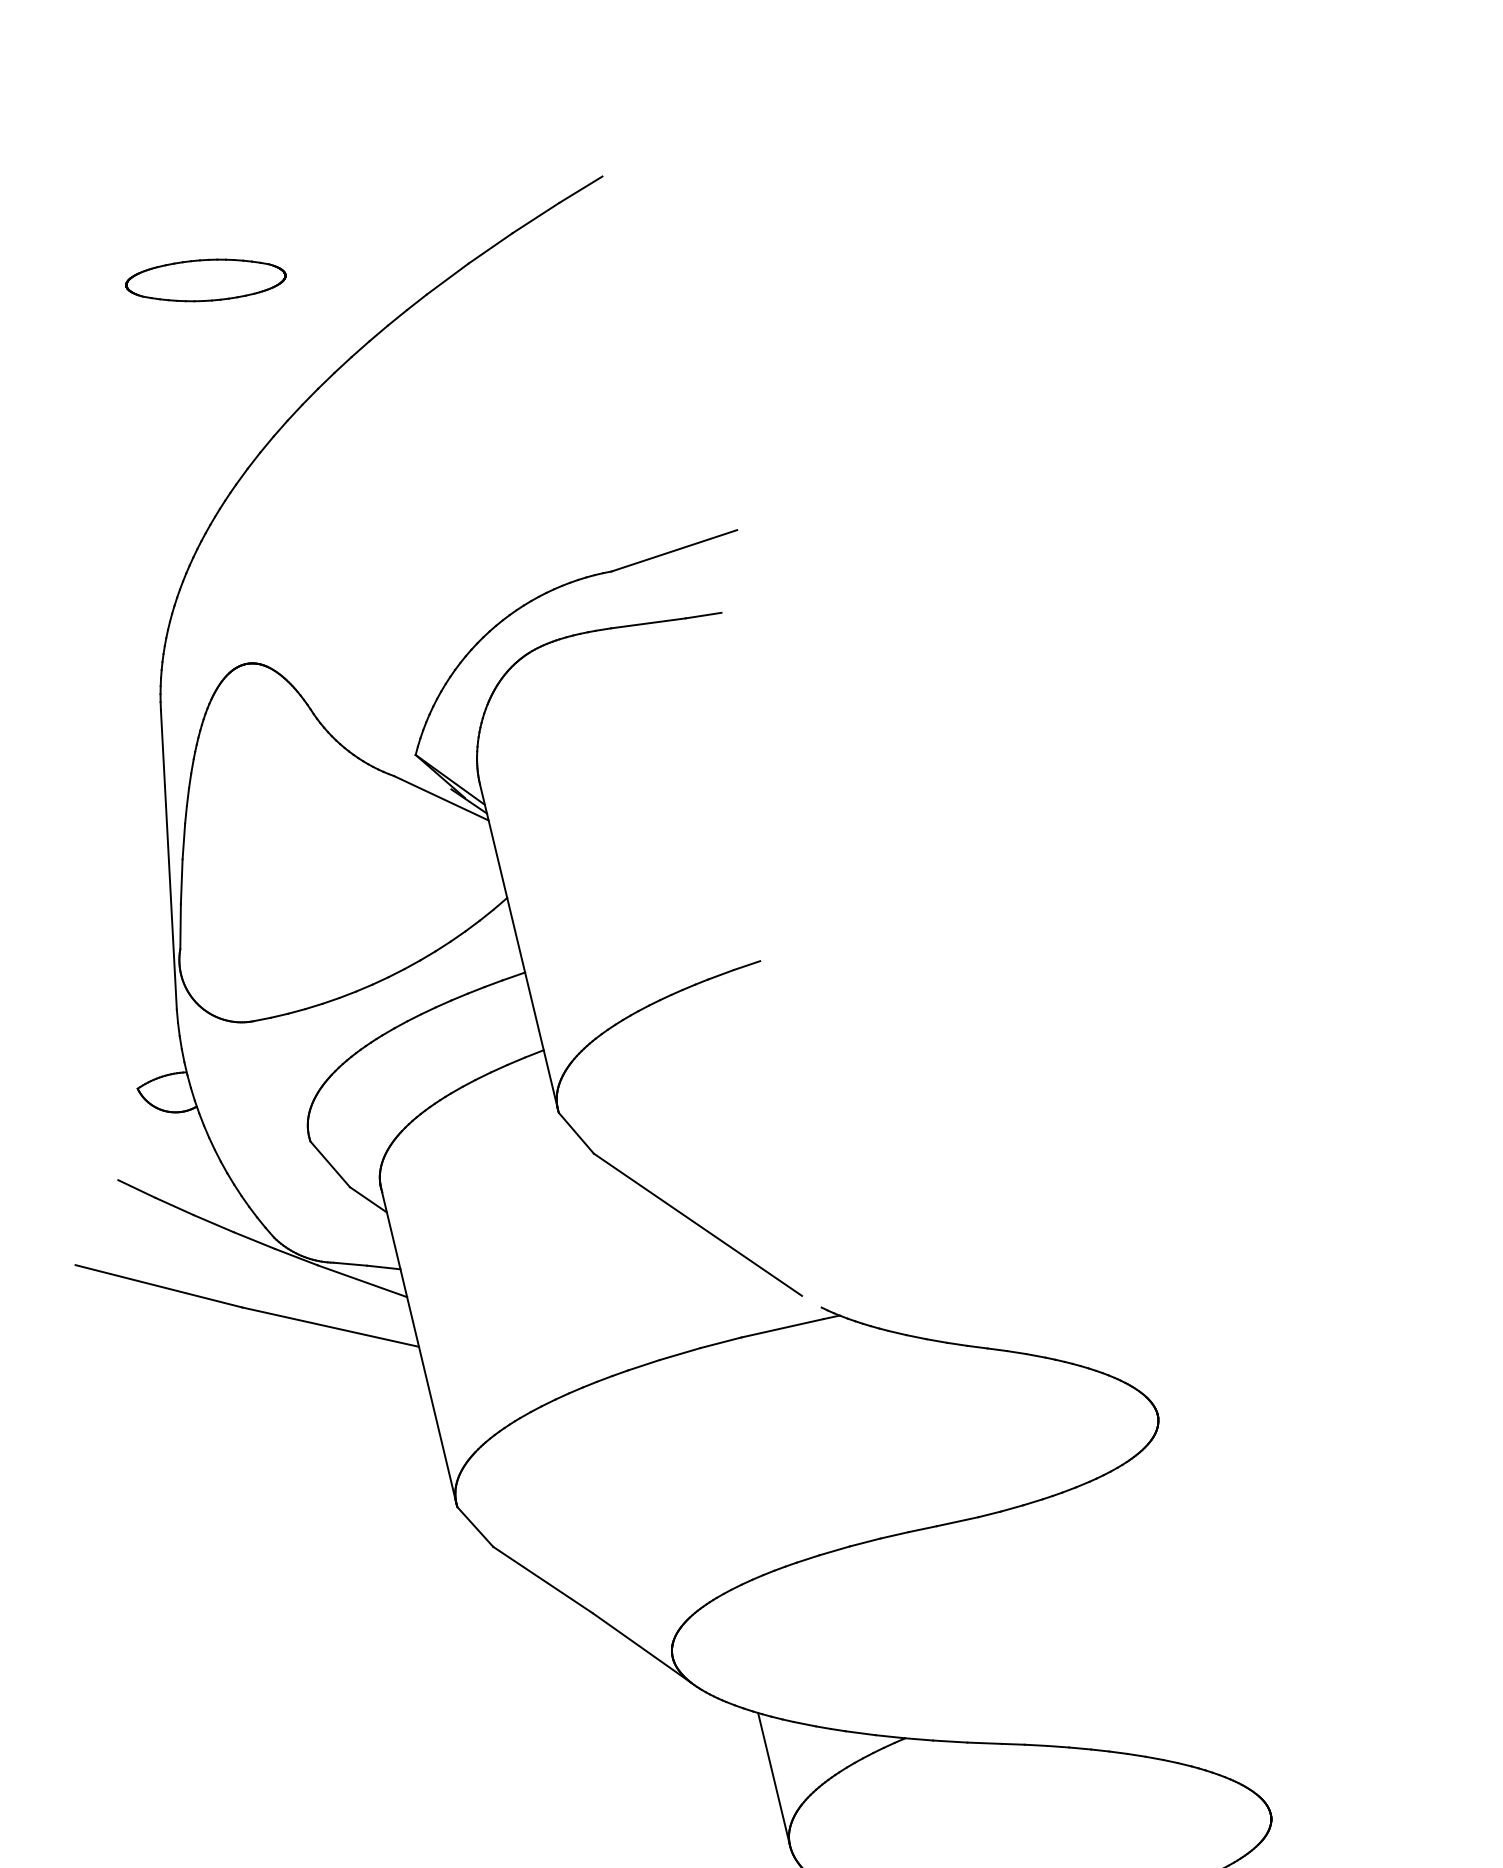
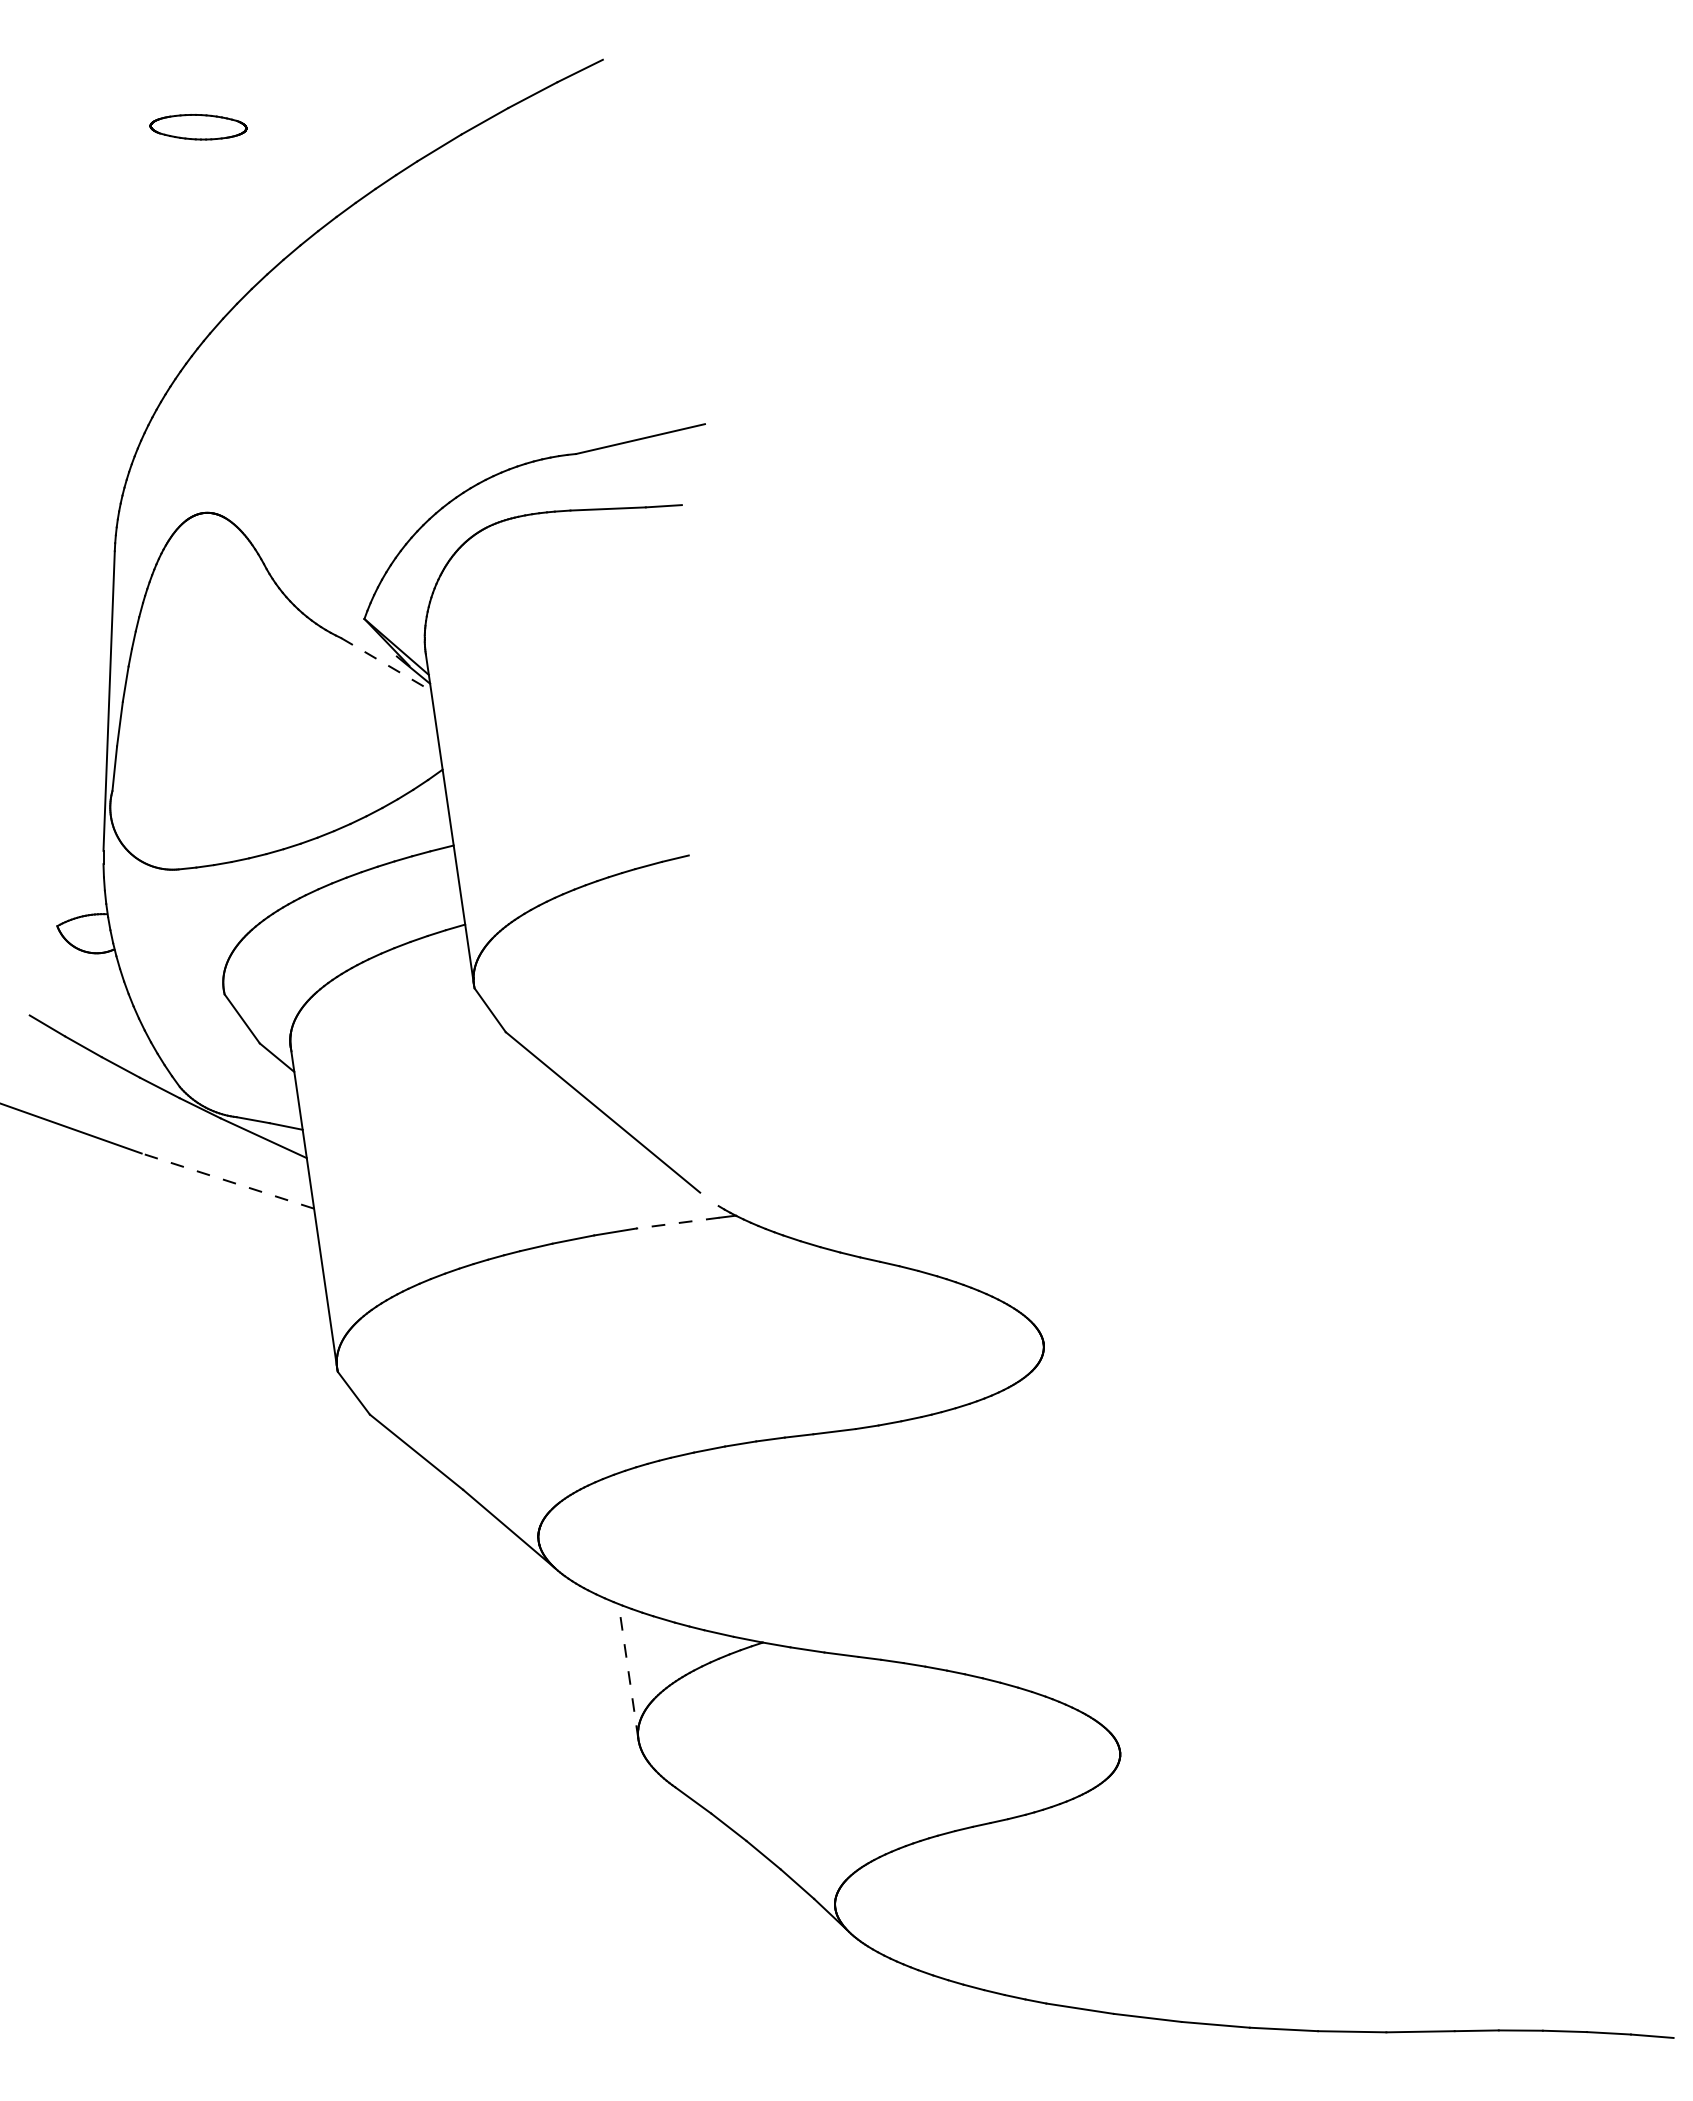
part: (205, 279) -> (198, 126), size x0.6
line: (441, 798) -> (386, 664), solid -> dashed
line: (330, 1327) -> (227, 1181), solid -> dashed
line: (782, 1328) -> (677, 1223), solid -> dashed
line: (773, 1778) -> (628, 1670), solid -> dashed

